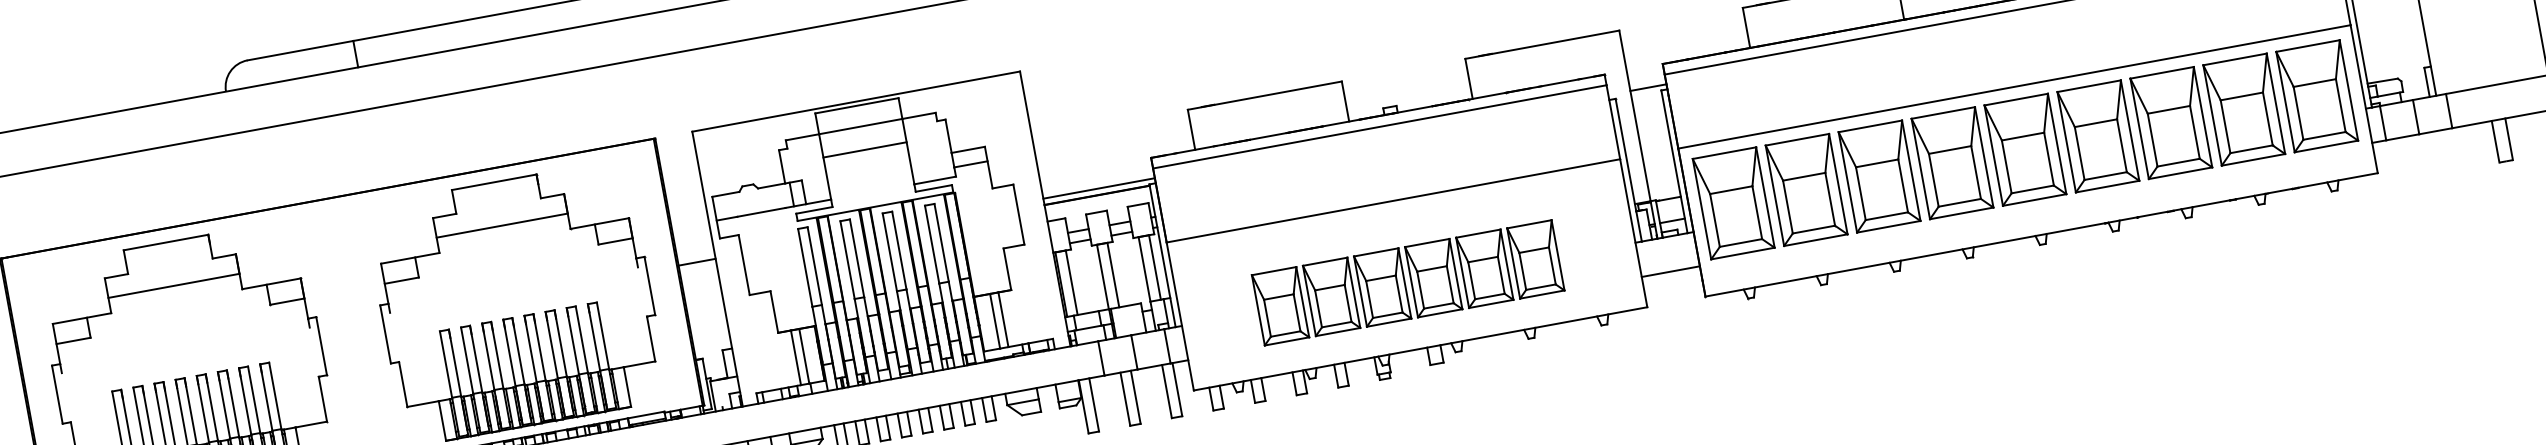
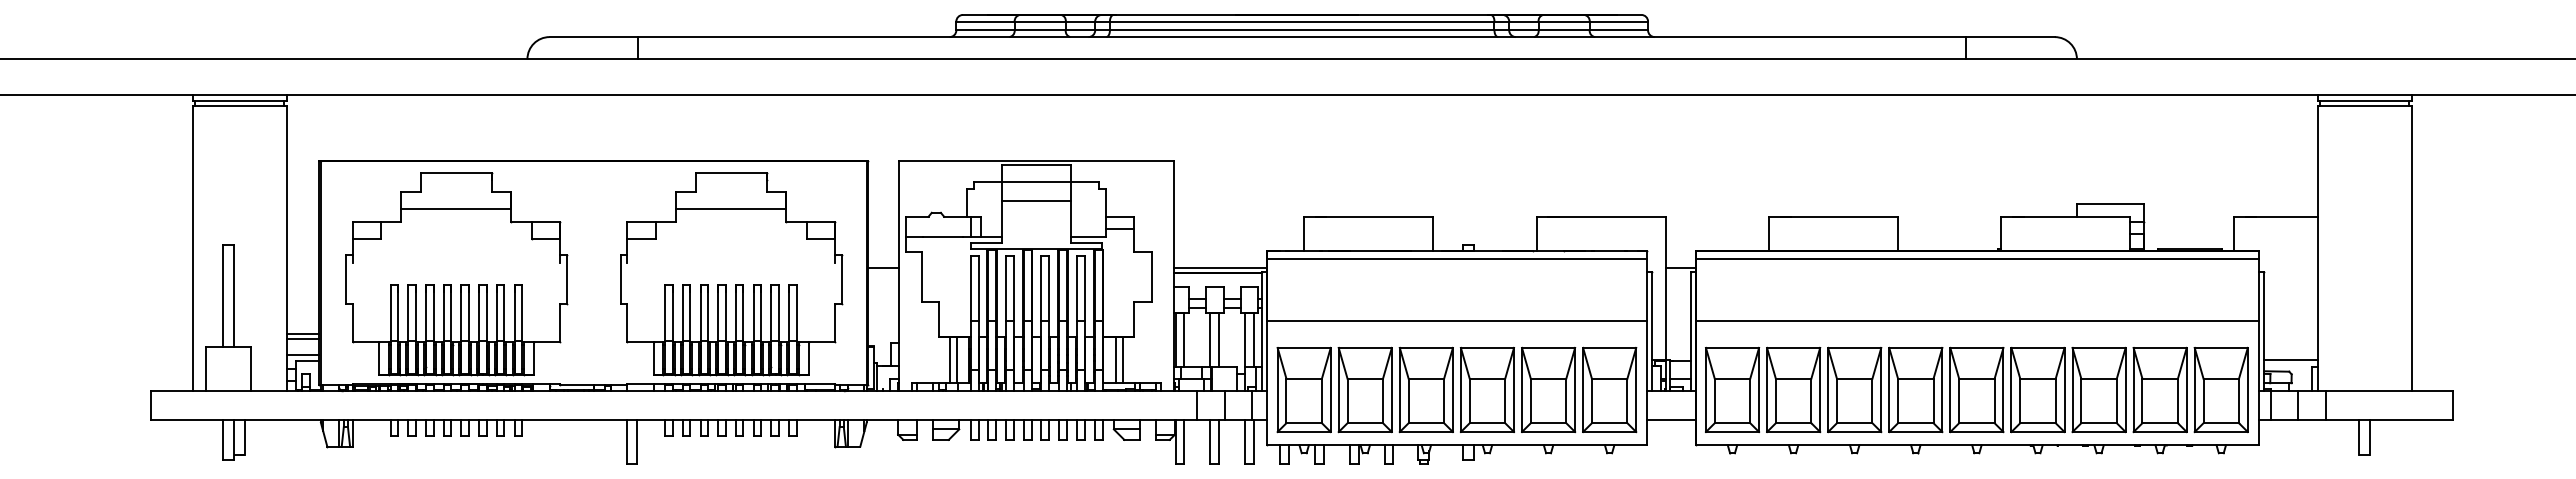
line: (2396, 63) -> (2290, 359), added
part: (2024, 149) -> (1976, 389), moved
part: (1407, 282) -> (1456, 389), size x1.43

